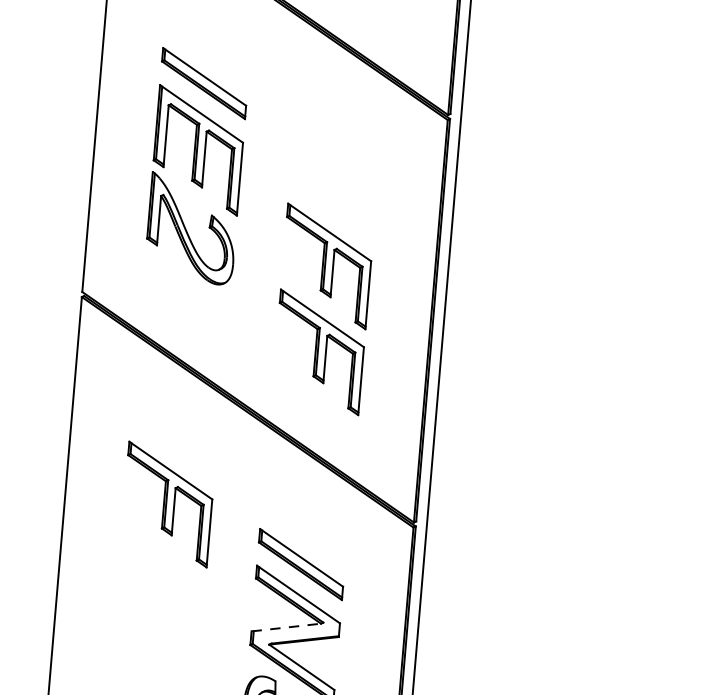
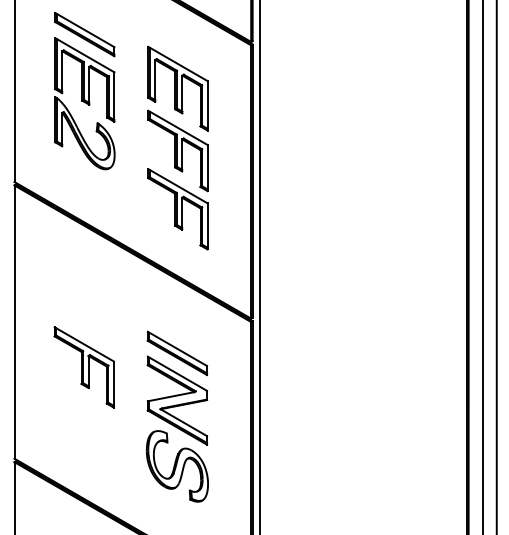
part: (333, 174) -> (177, 88), added
part: (166, 504) -> (83, 367), moved
line: (286, 627) -> (171, 396), dashed -> solid

